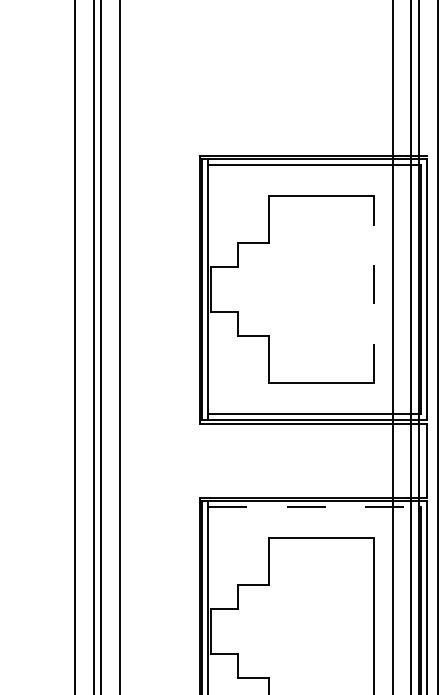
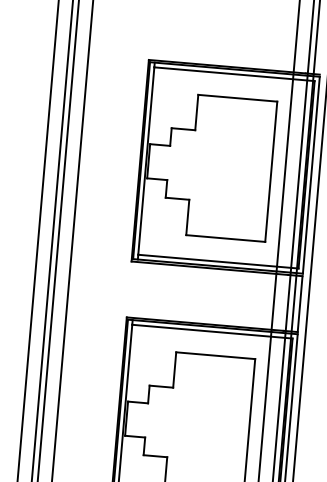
line: (374, 289) -> (271, 171), dashed -> solid
line: (315, 507) -> (212, 332), dashed -> solid

